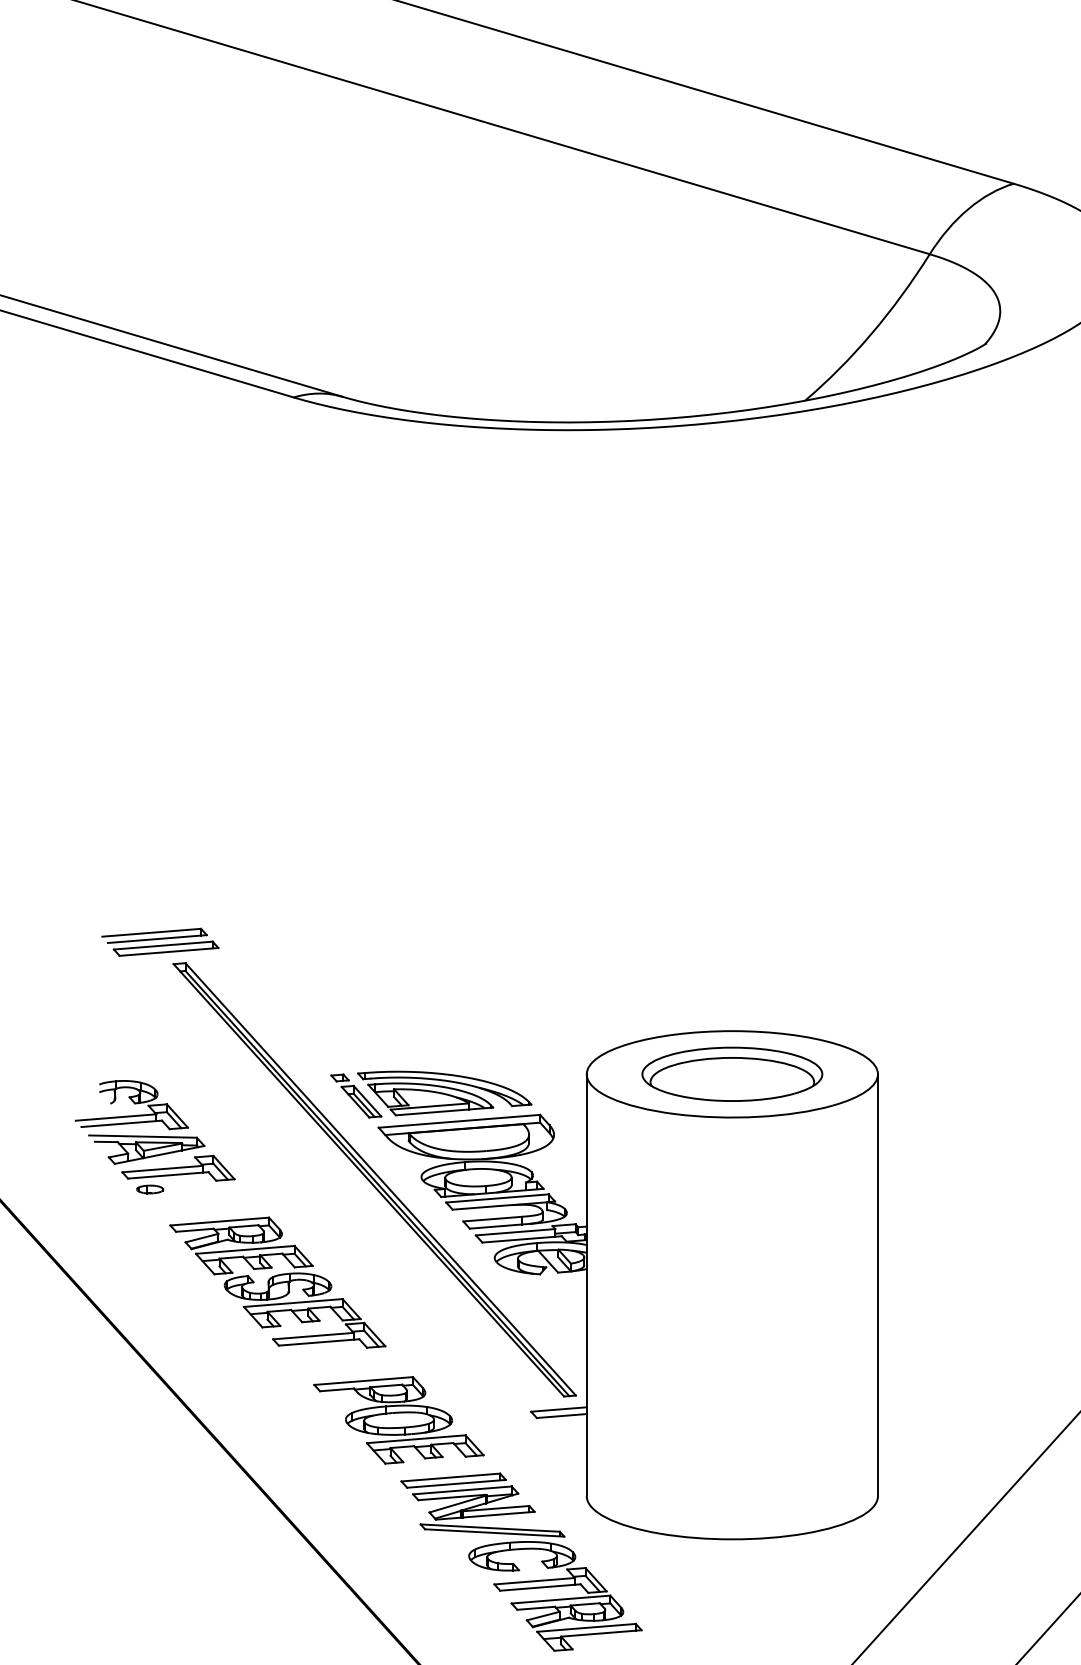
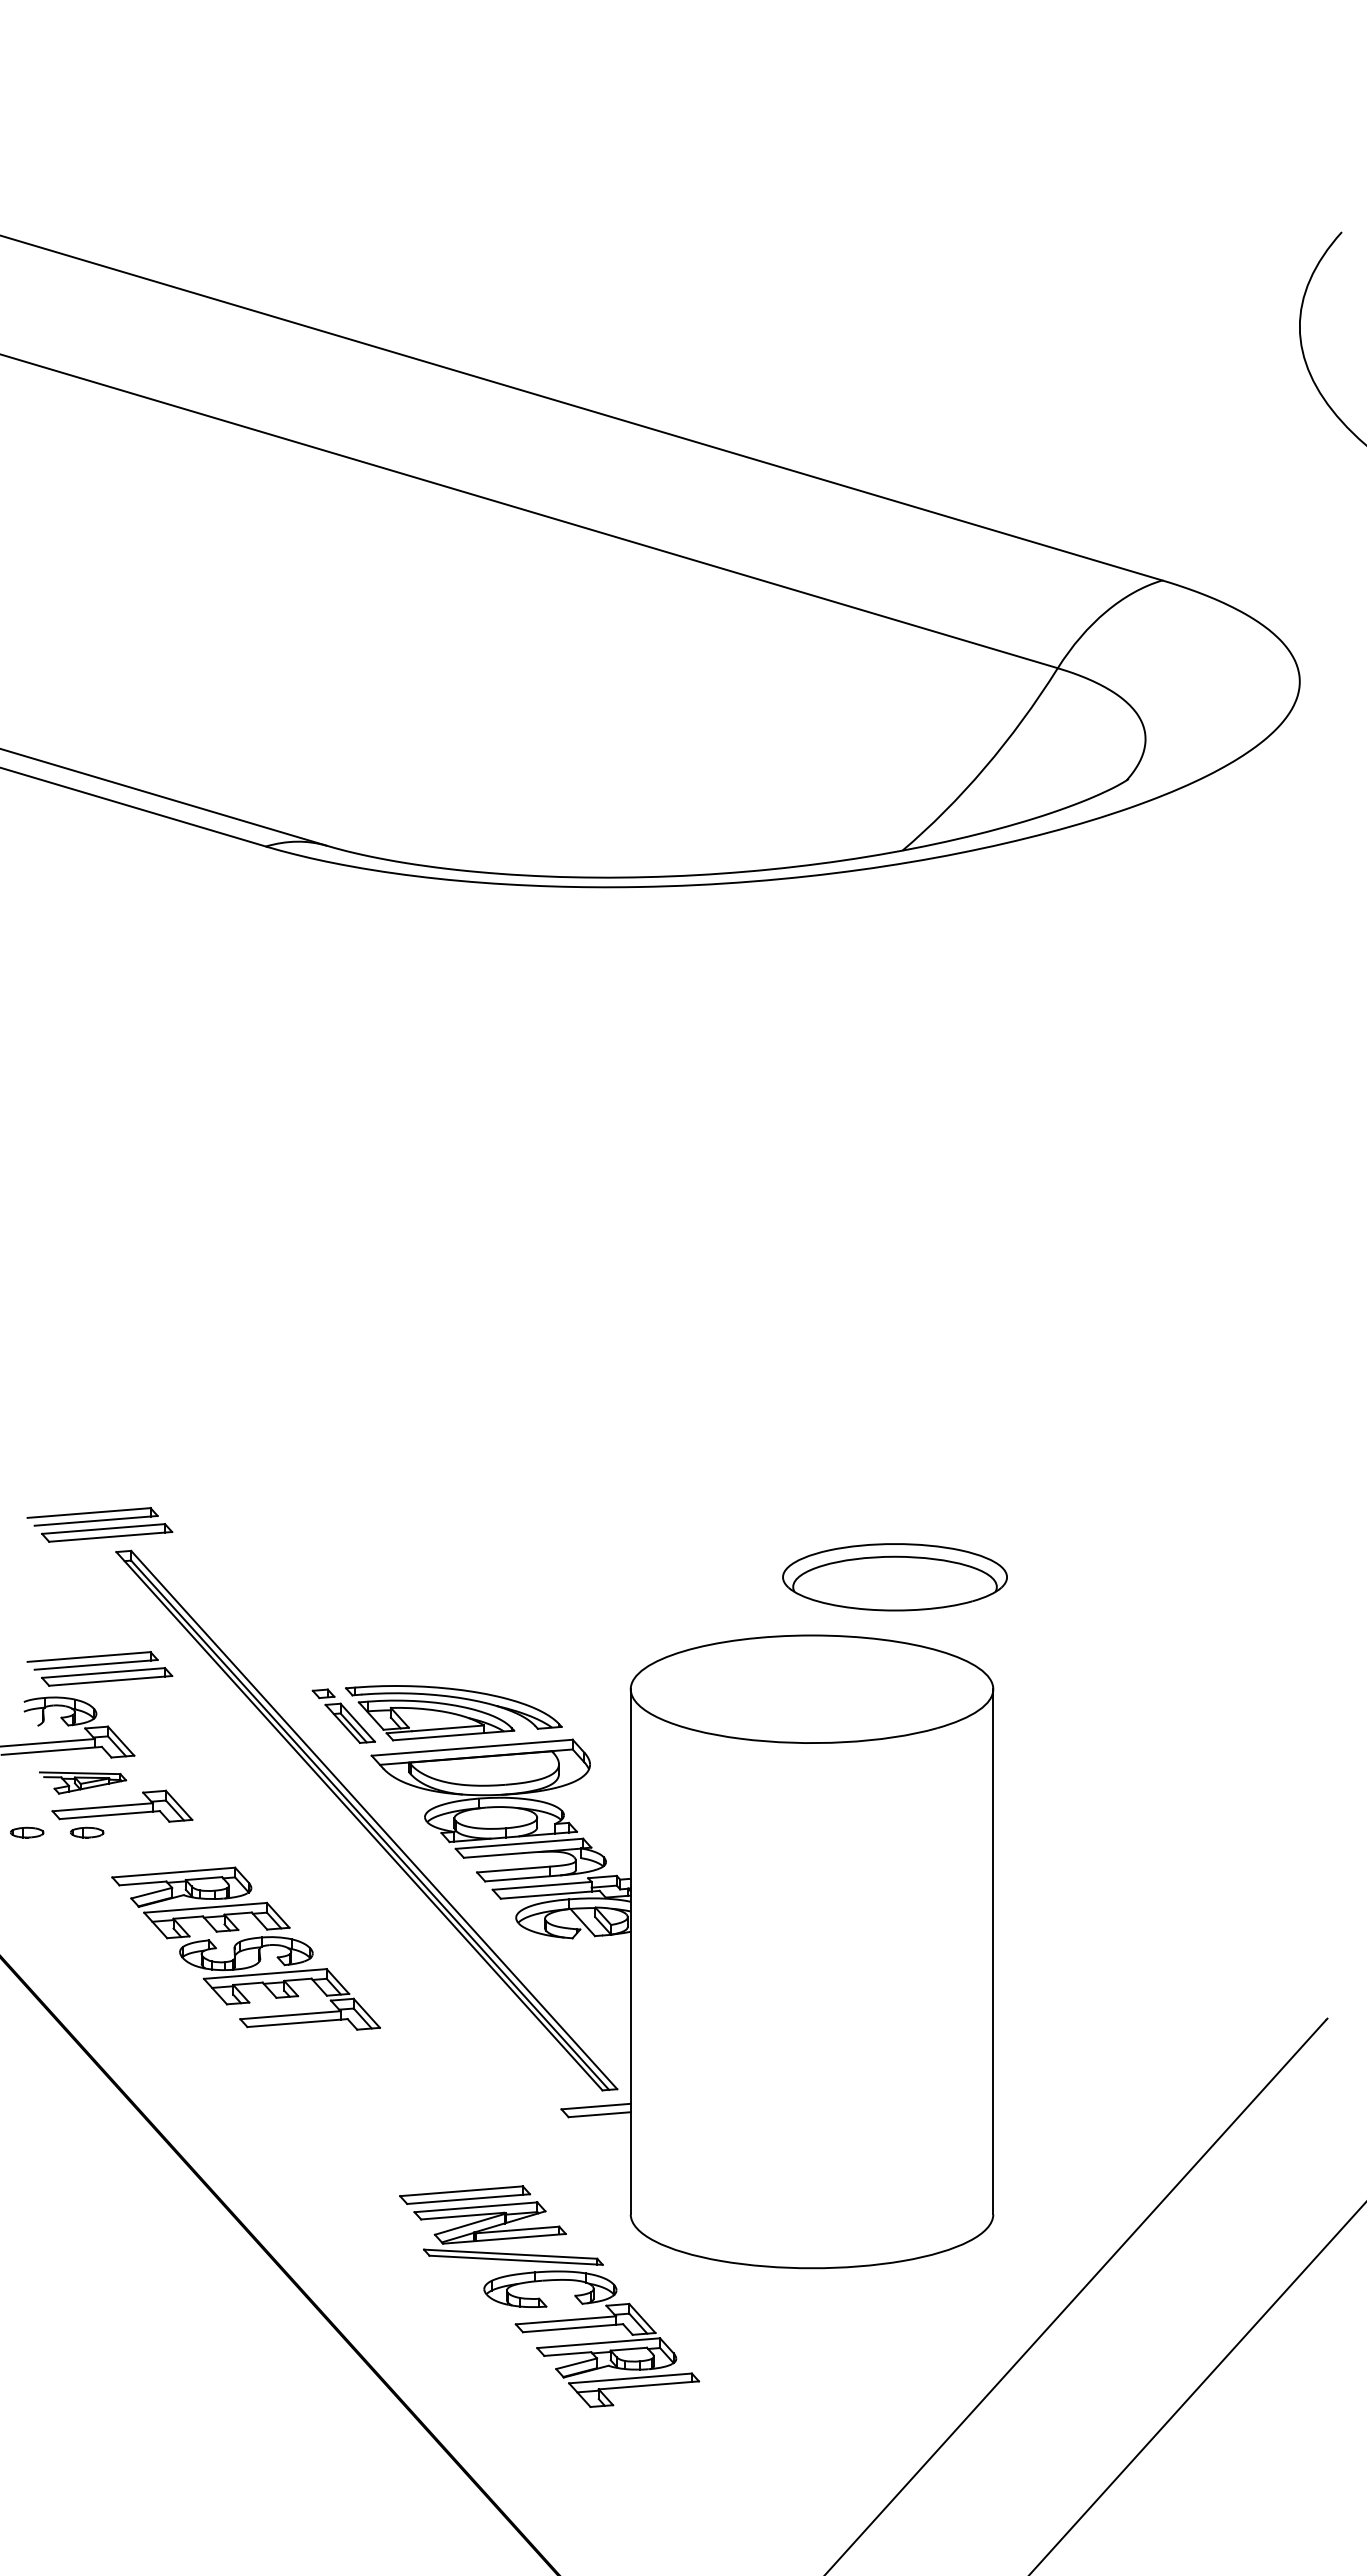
part: (160, 1057) -> (99, 1668), added
part: (731, 1074) -> (894, 1577), moved
part: (146, 1149) -> (82, 1782), size x0.6
part: (102, 1189) -> (27, 1832), added
part: (398, 1419) -> (396, 2119), removed

